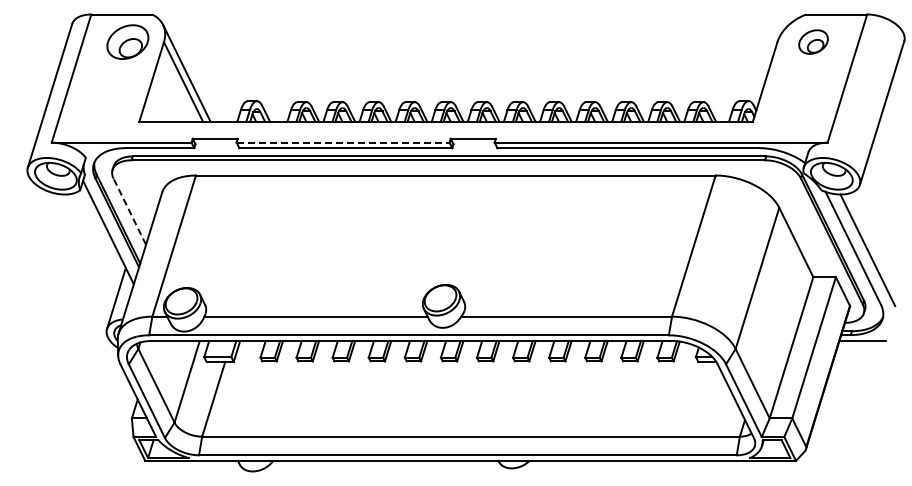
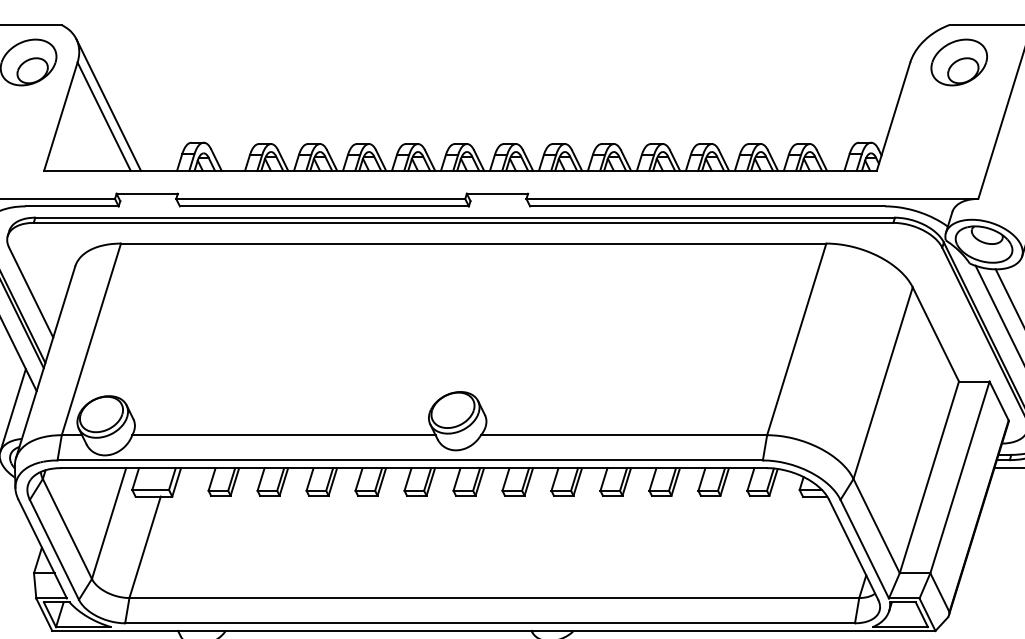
part: (813, 41) -> (959, 61), size x1.43
line: (343, 142) -> (321, 198), dashed -> solid
line: (129, 211) -> (30, 292), dashed -> solid

